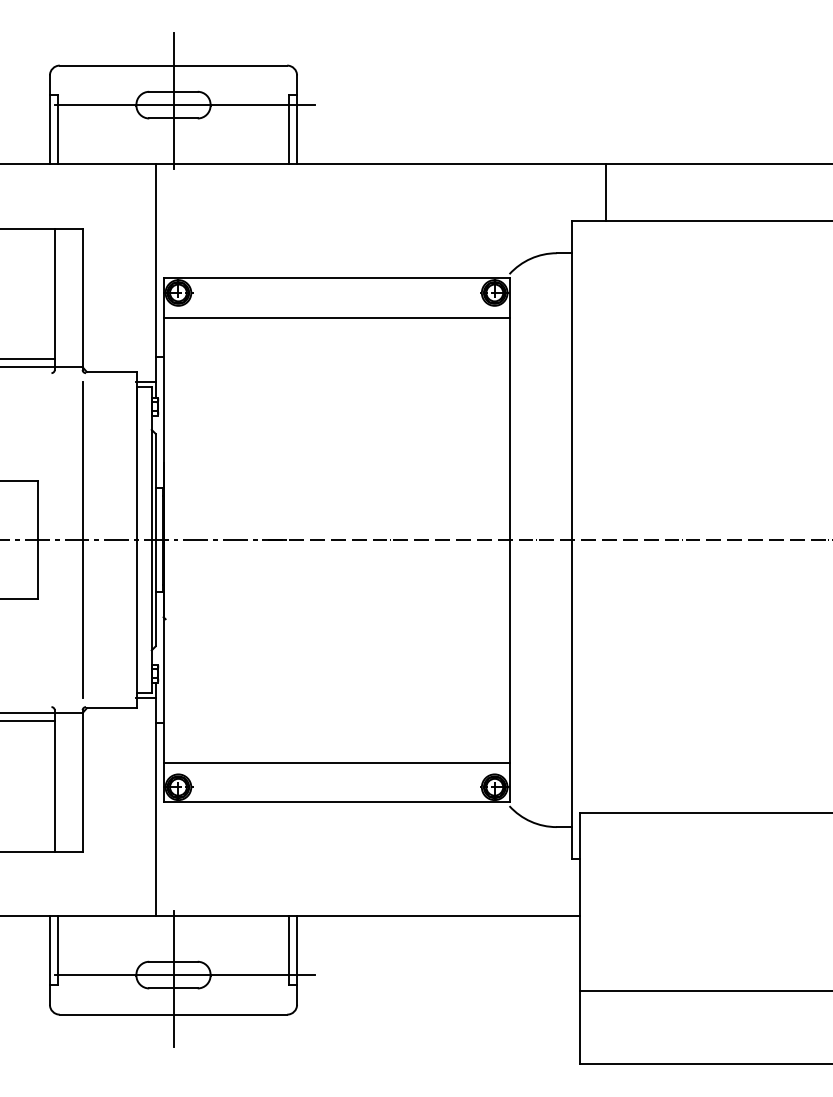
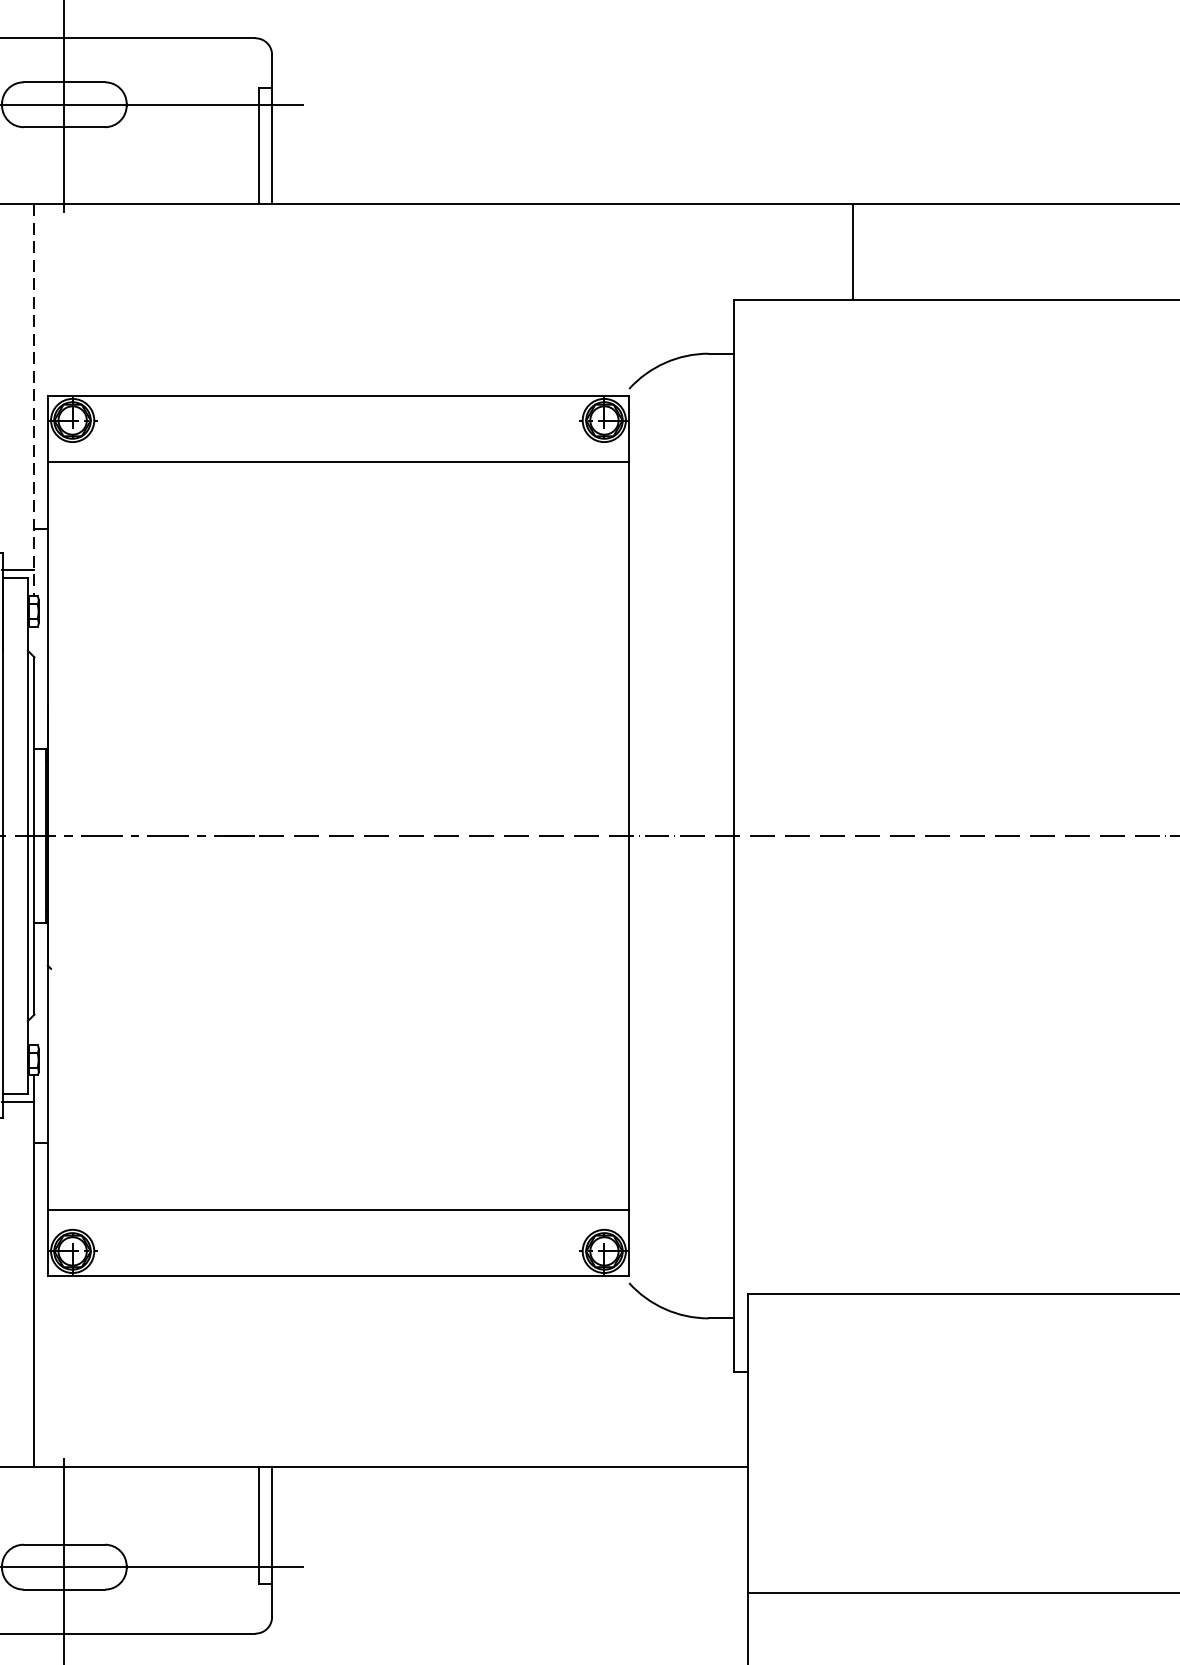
line: (605, 192) -> (852, 251), moved
line: (155, 281) -> (34, 401), solid -> dashed

